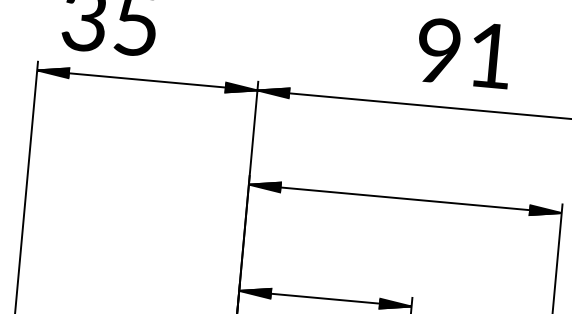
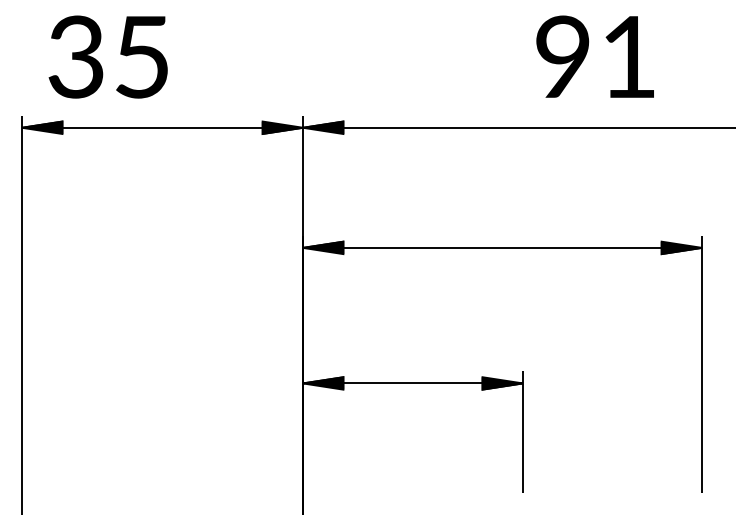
text: (463, 52) -> (594, 56), moved

